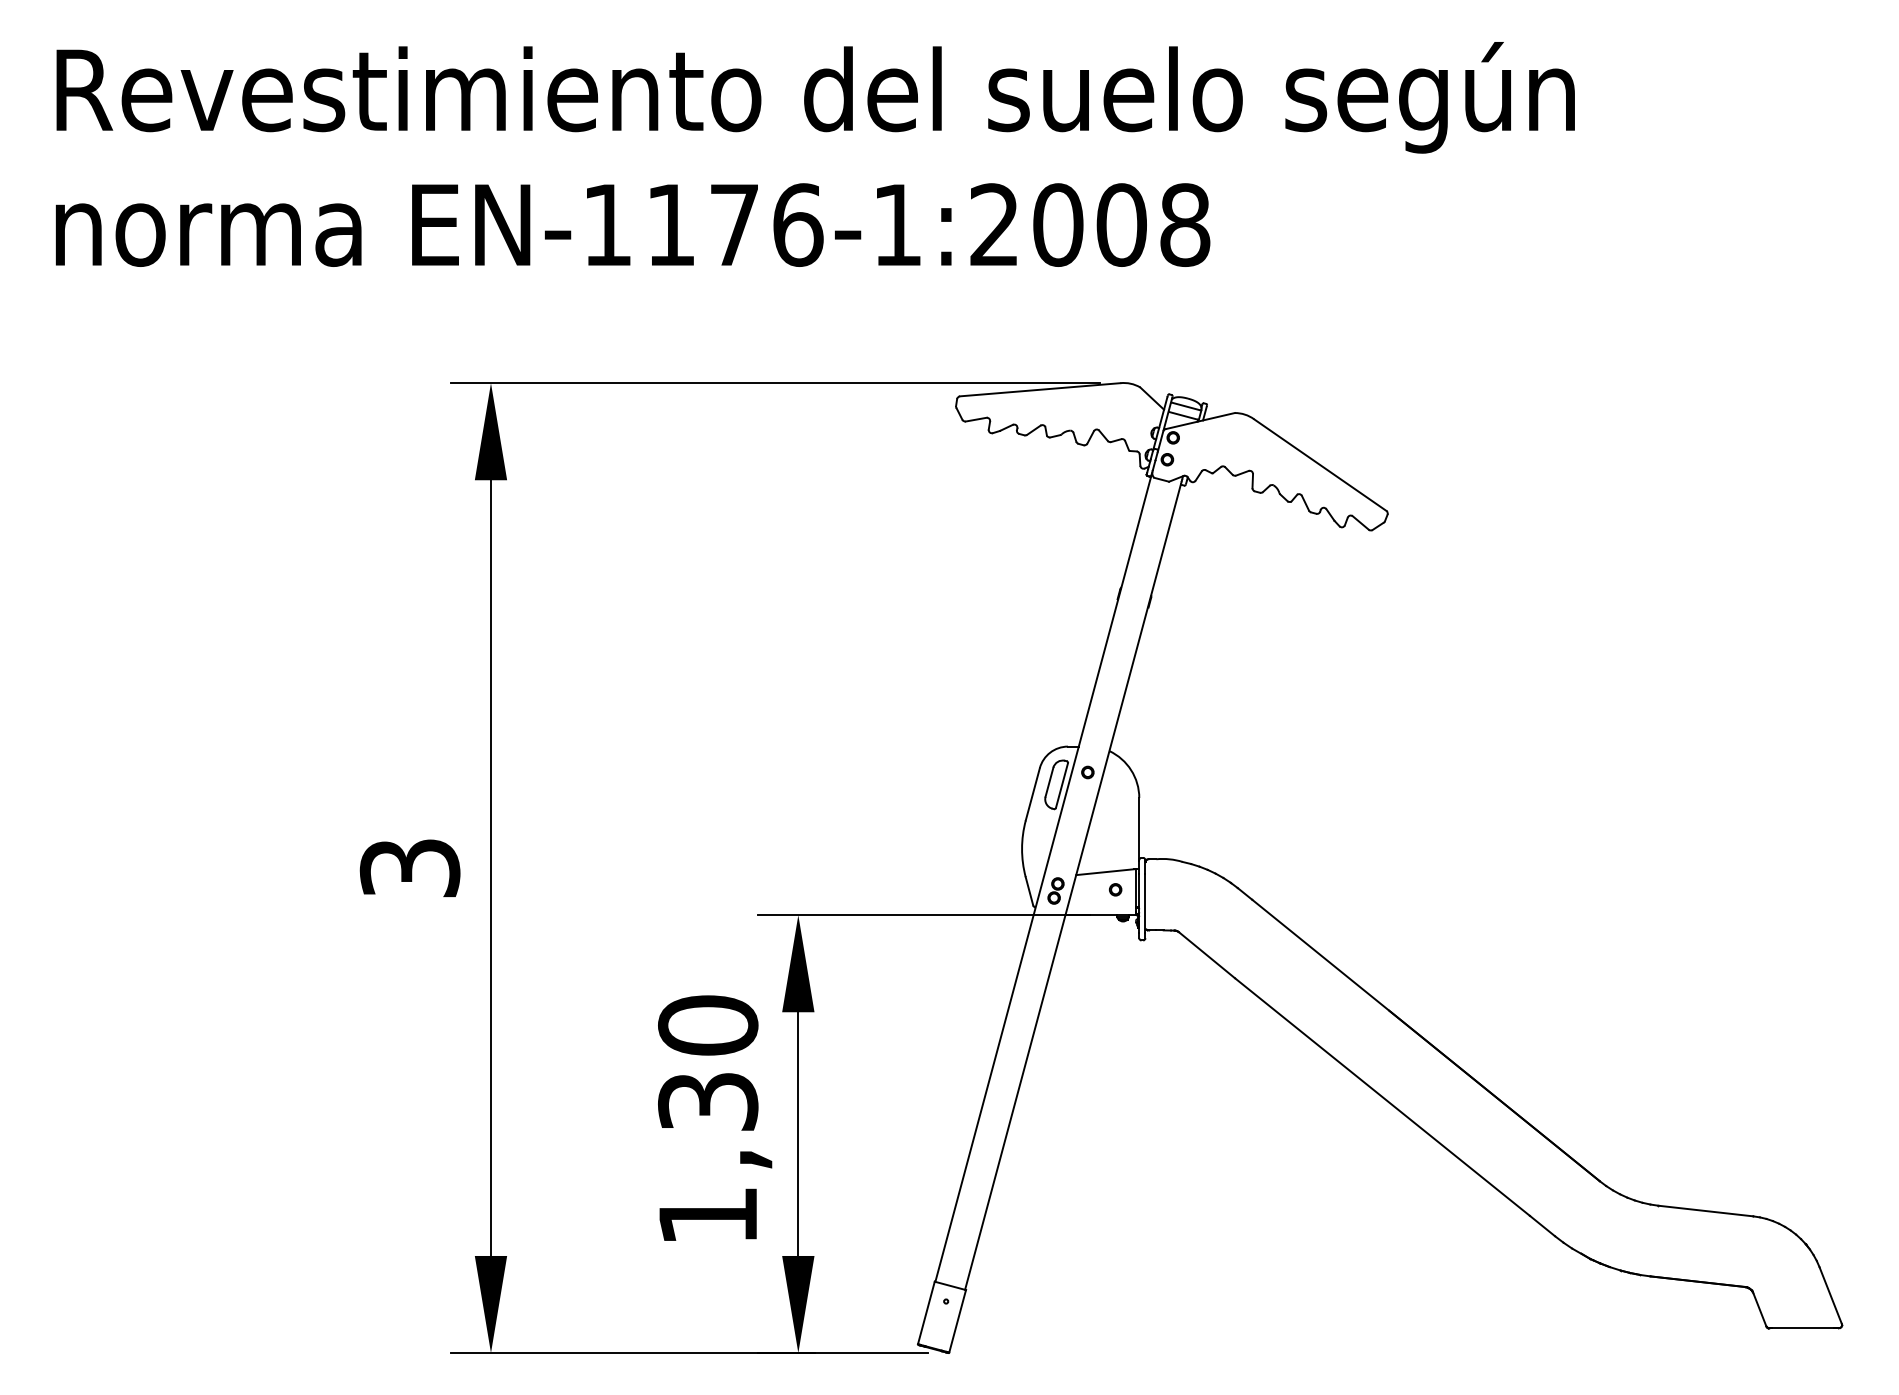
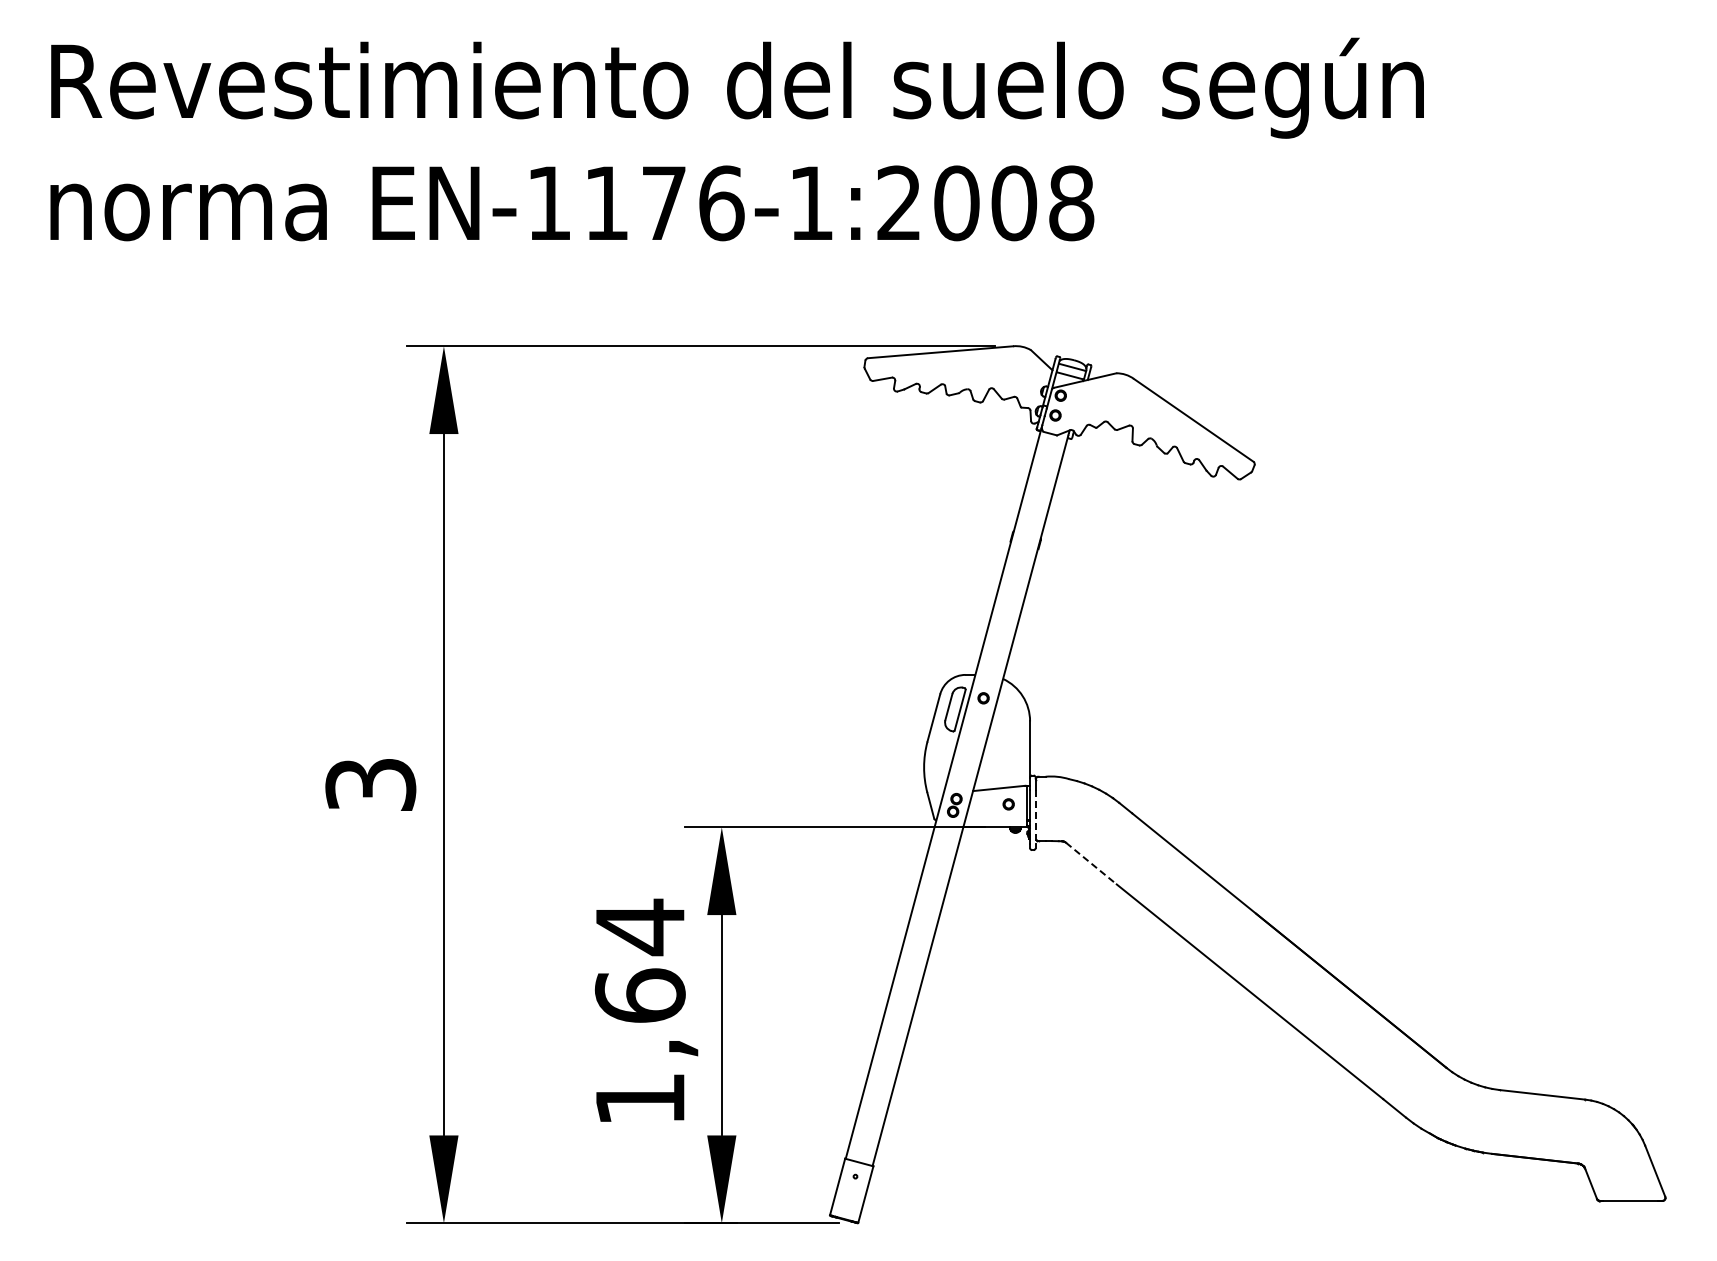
line: (1145, 903) -> (1035, 816), solid -> dashed
line: (1207, 955) -> (1091, 863), solid -> dashed
text: (707, 1062) -> (639, 960), 1,30 -> 1,64

